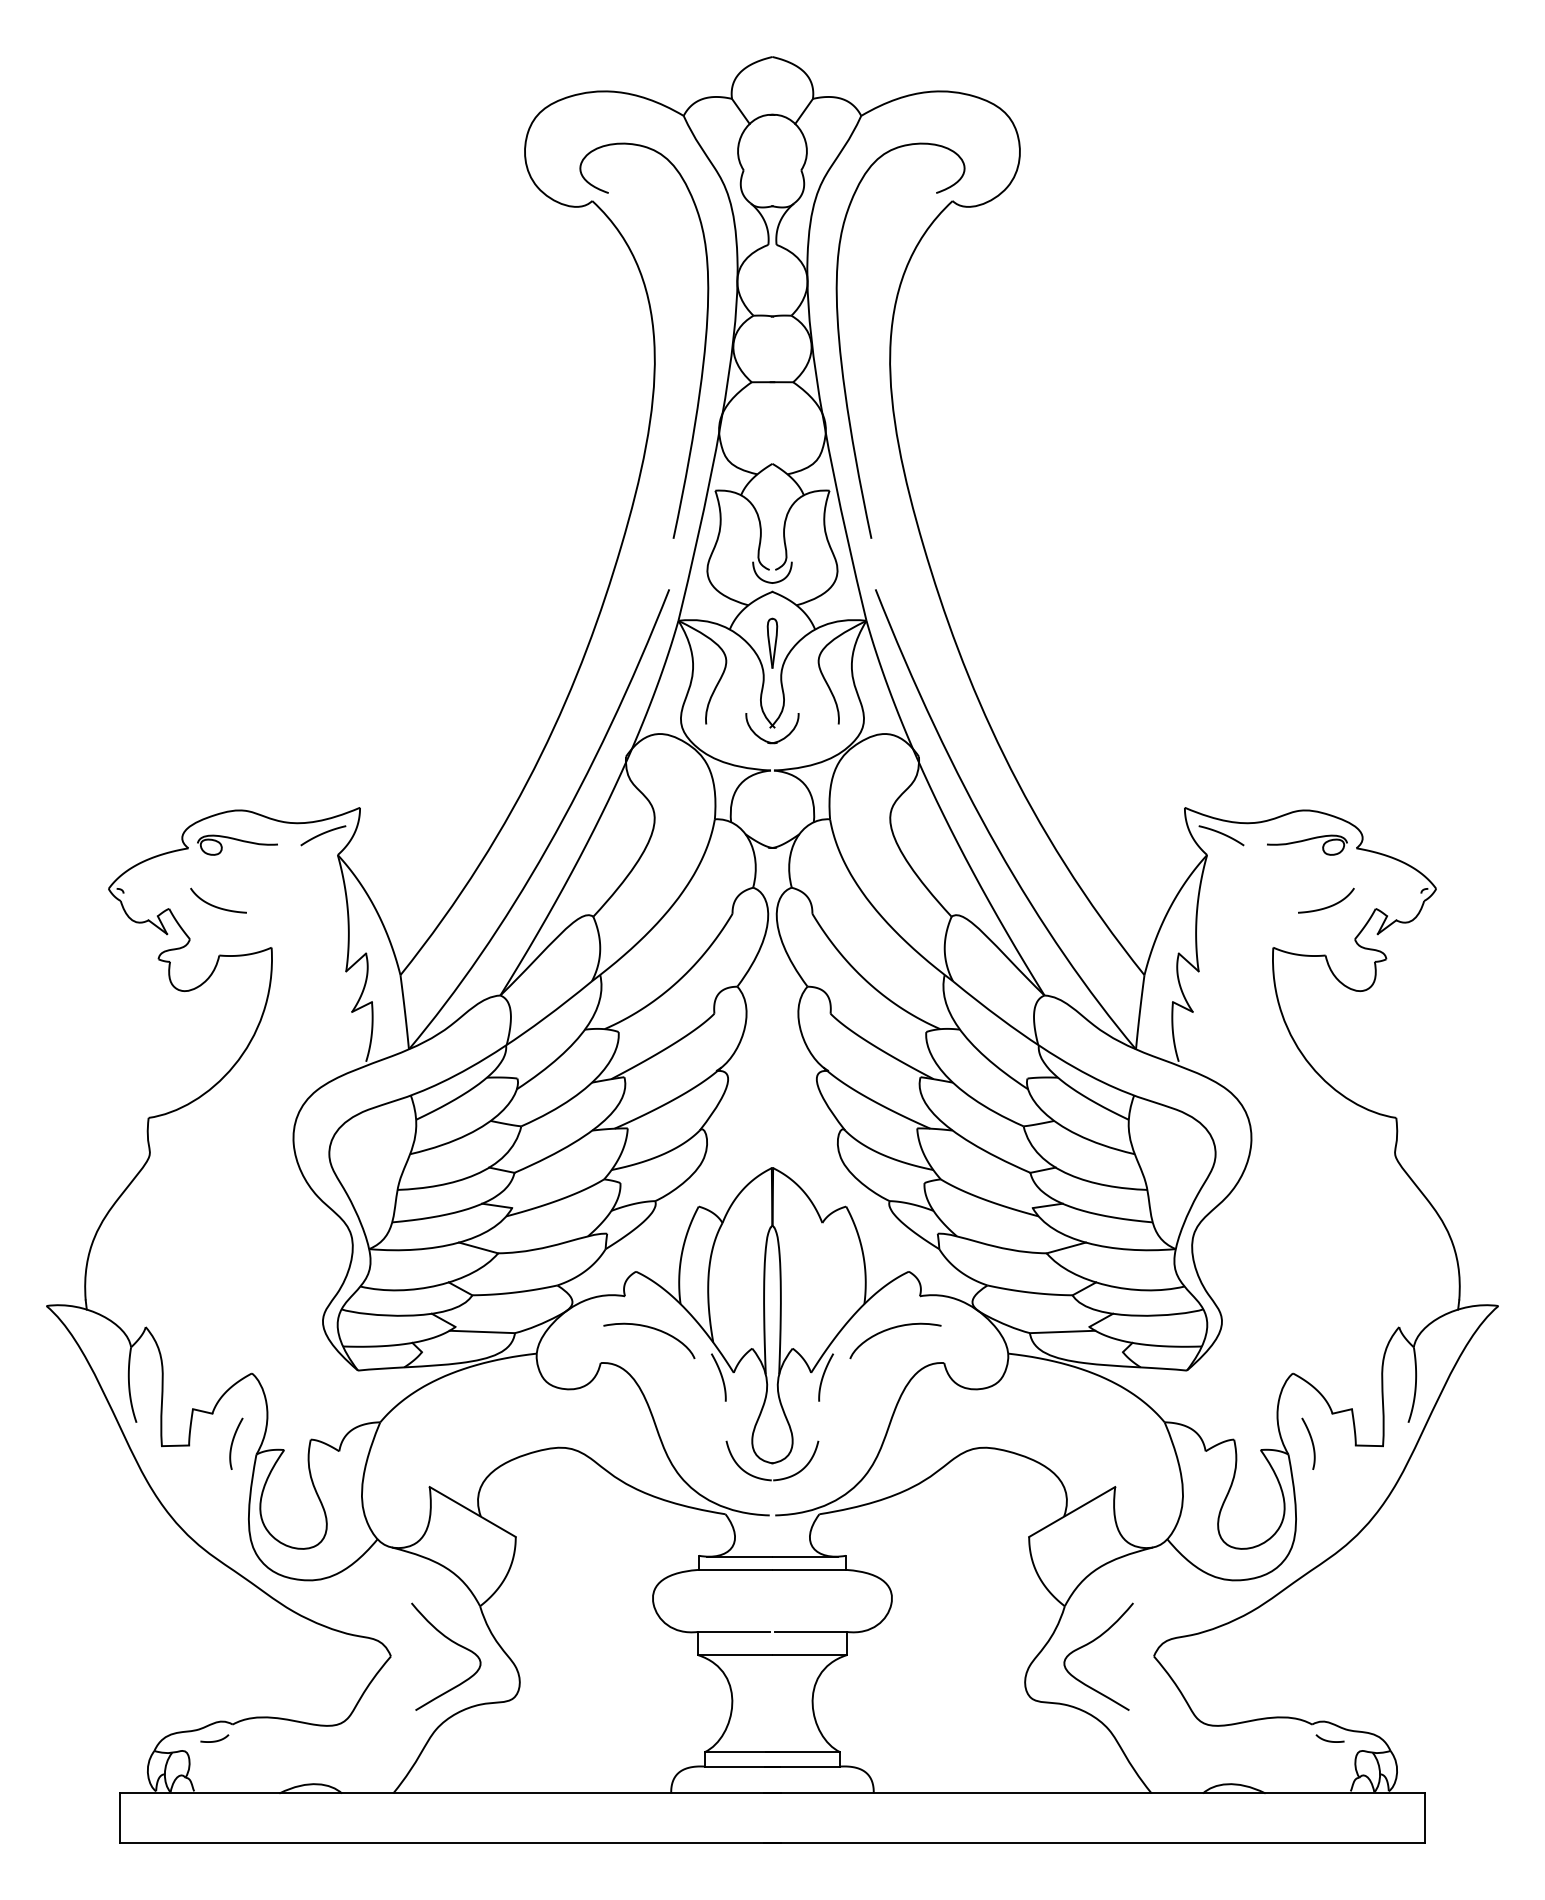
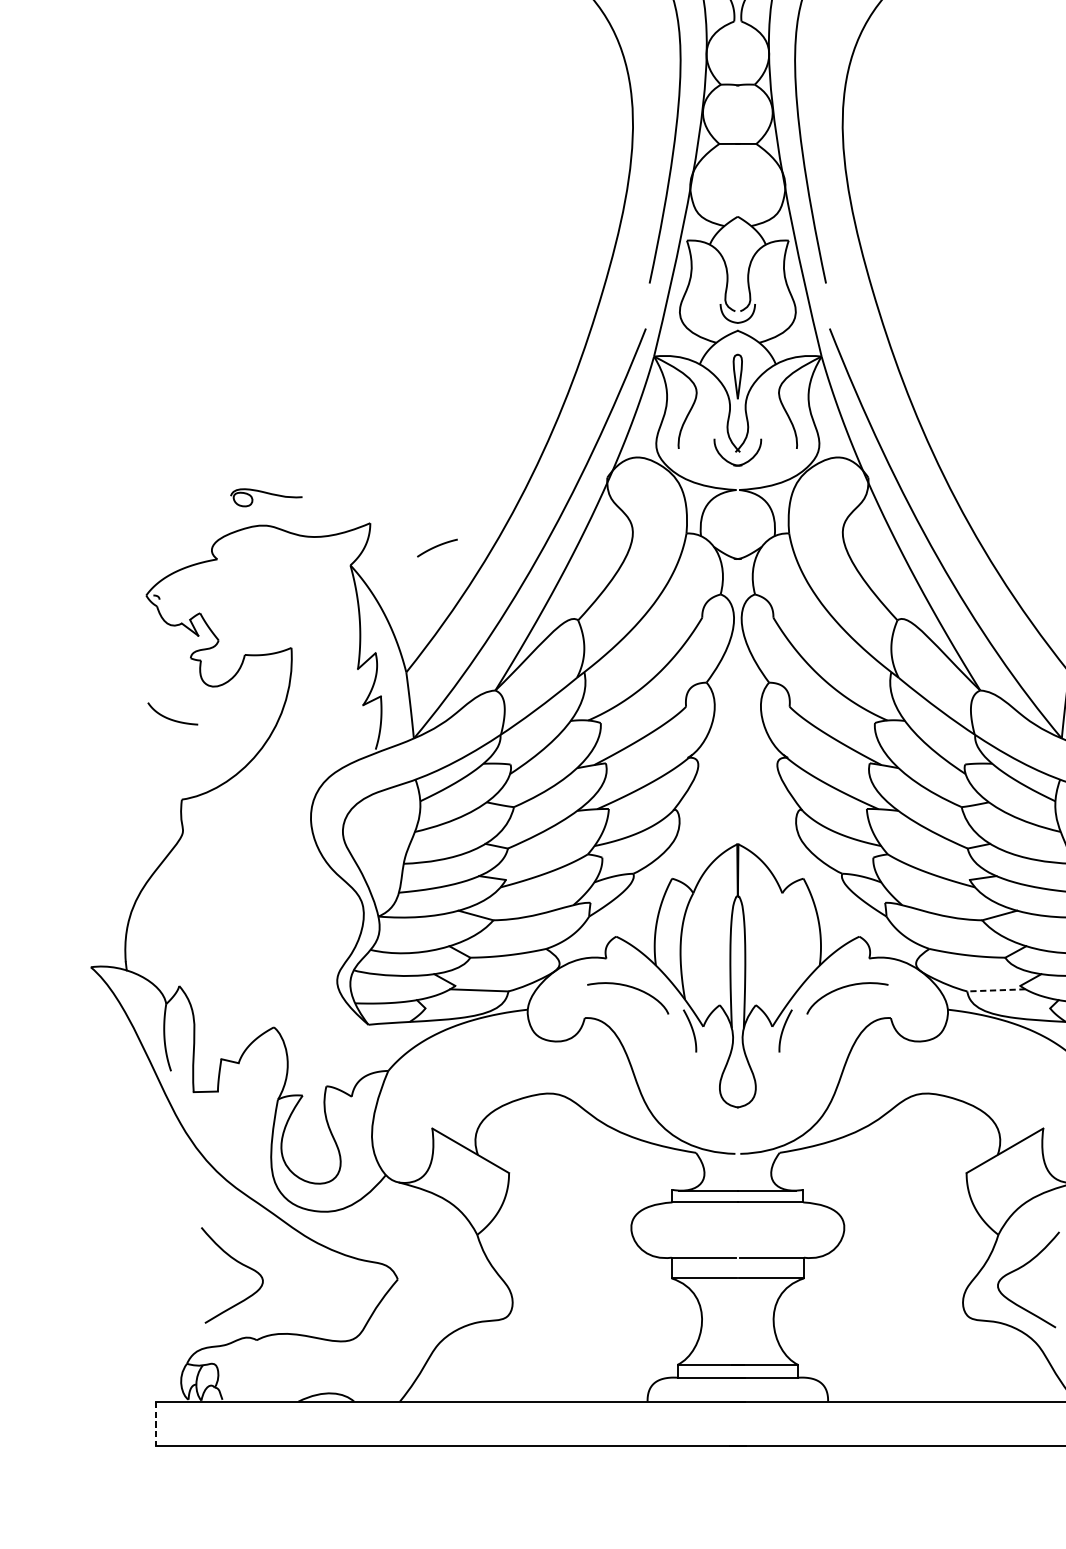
curve: (323, 834) -> (437, 547), moved
part: (237, 844) -> (266, 497), moved
curve: (215, 905) -> (170, 718), moved
line: (1062, 1331) -> (996, 989), solid -> dashed
curve: (233, 1442) -> (257, 1088), removed
part: (771, 1479) -> (736, 1121), removed
curve: (455, 1644) -> (240, 1264), moved
curve: (214, 1740) -> (240, 1354), removed
line: (119, 1818) -> (155, 1423), solid -> dashed

